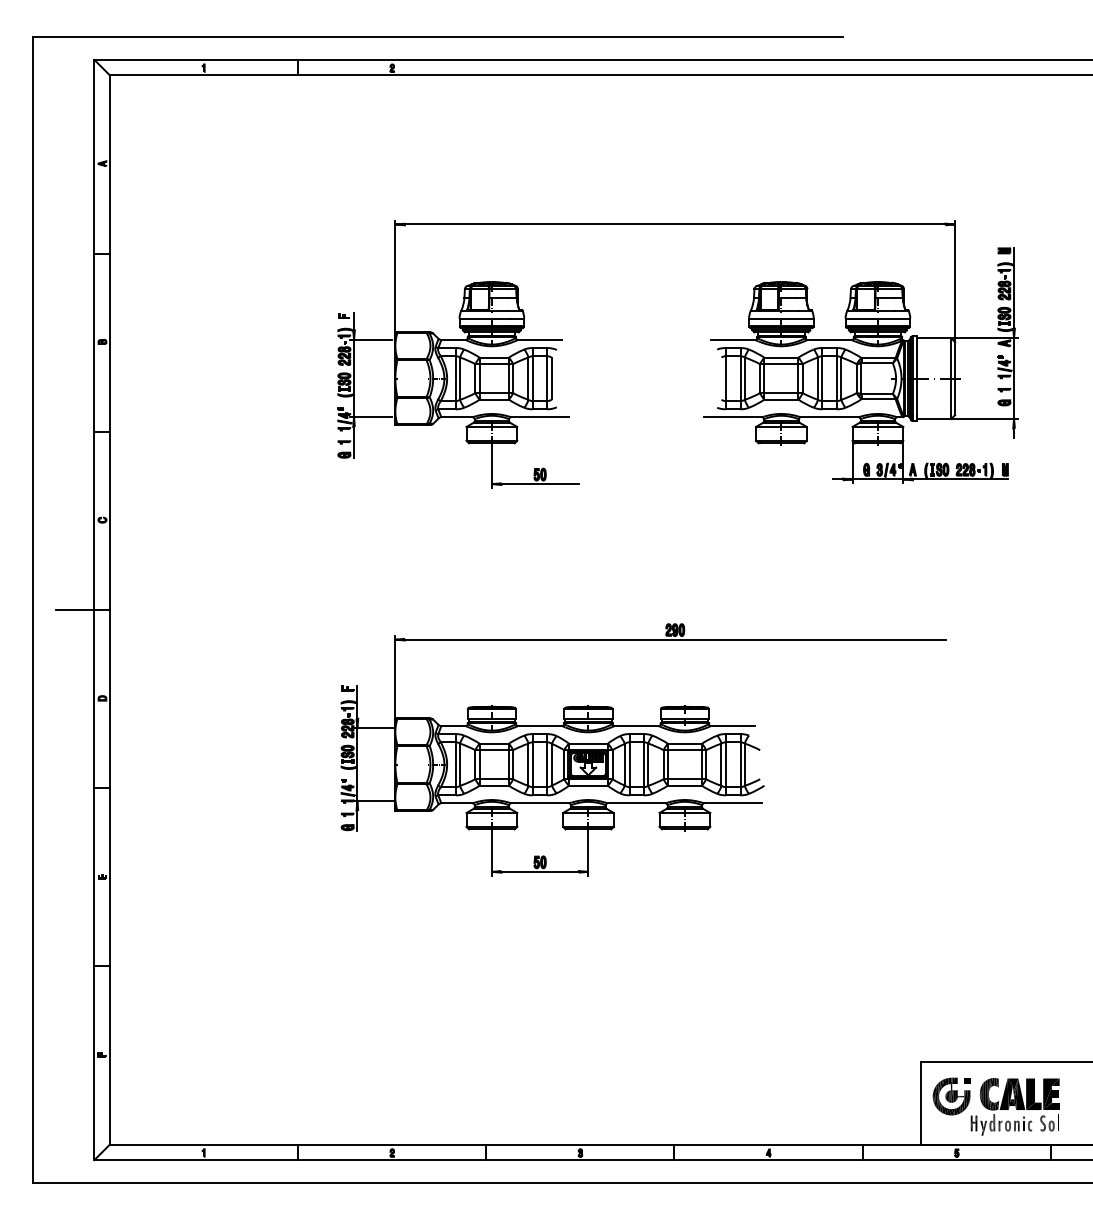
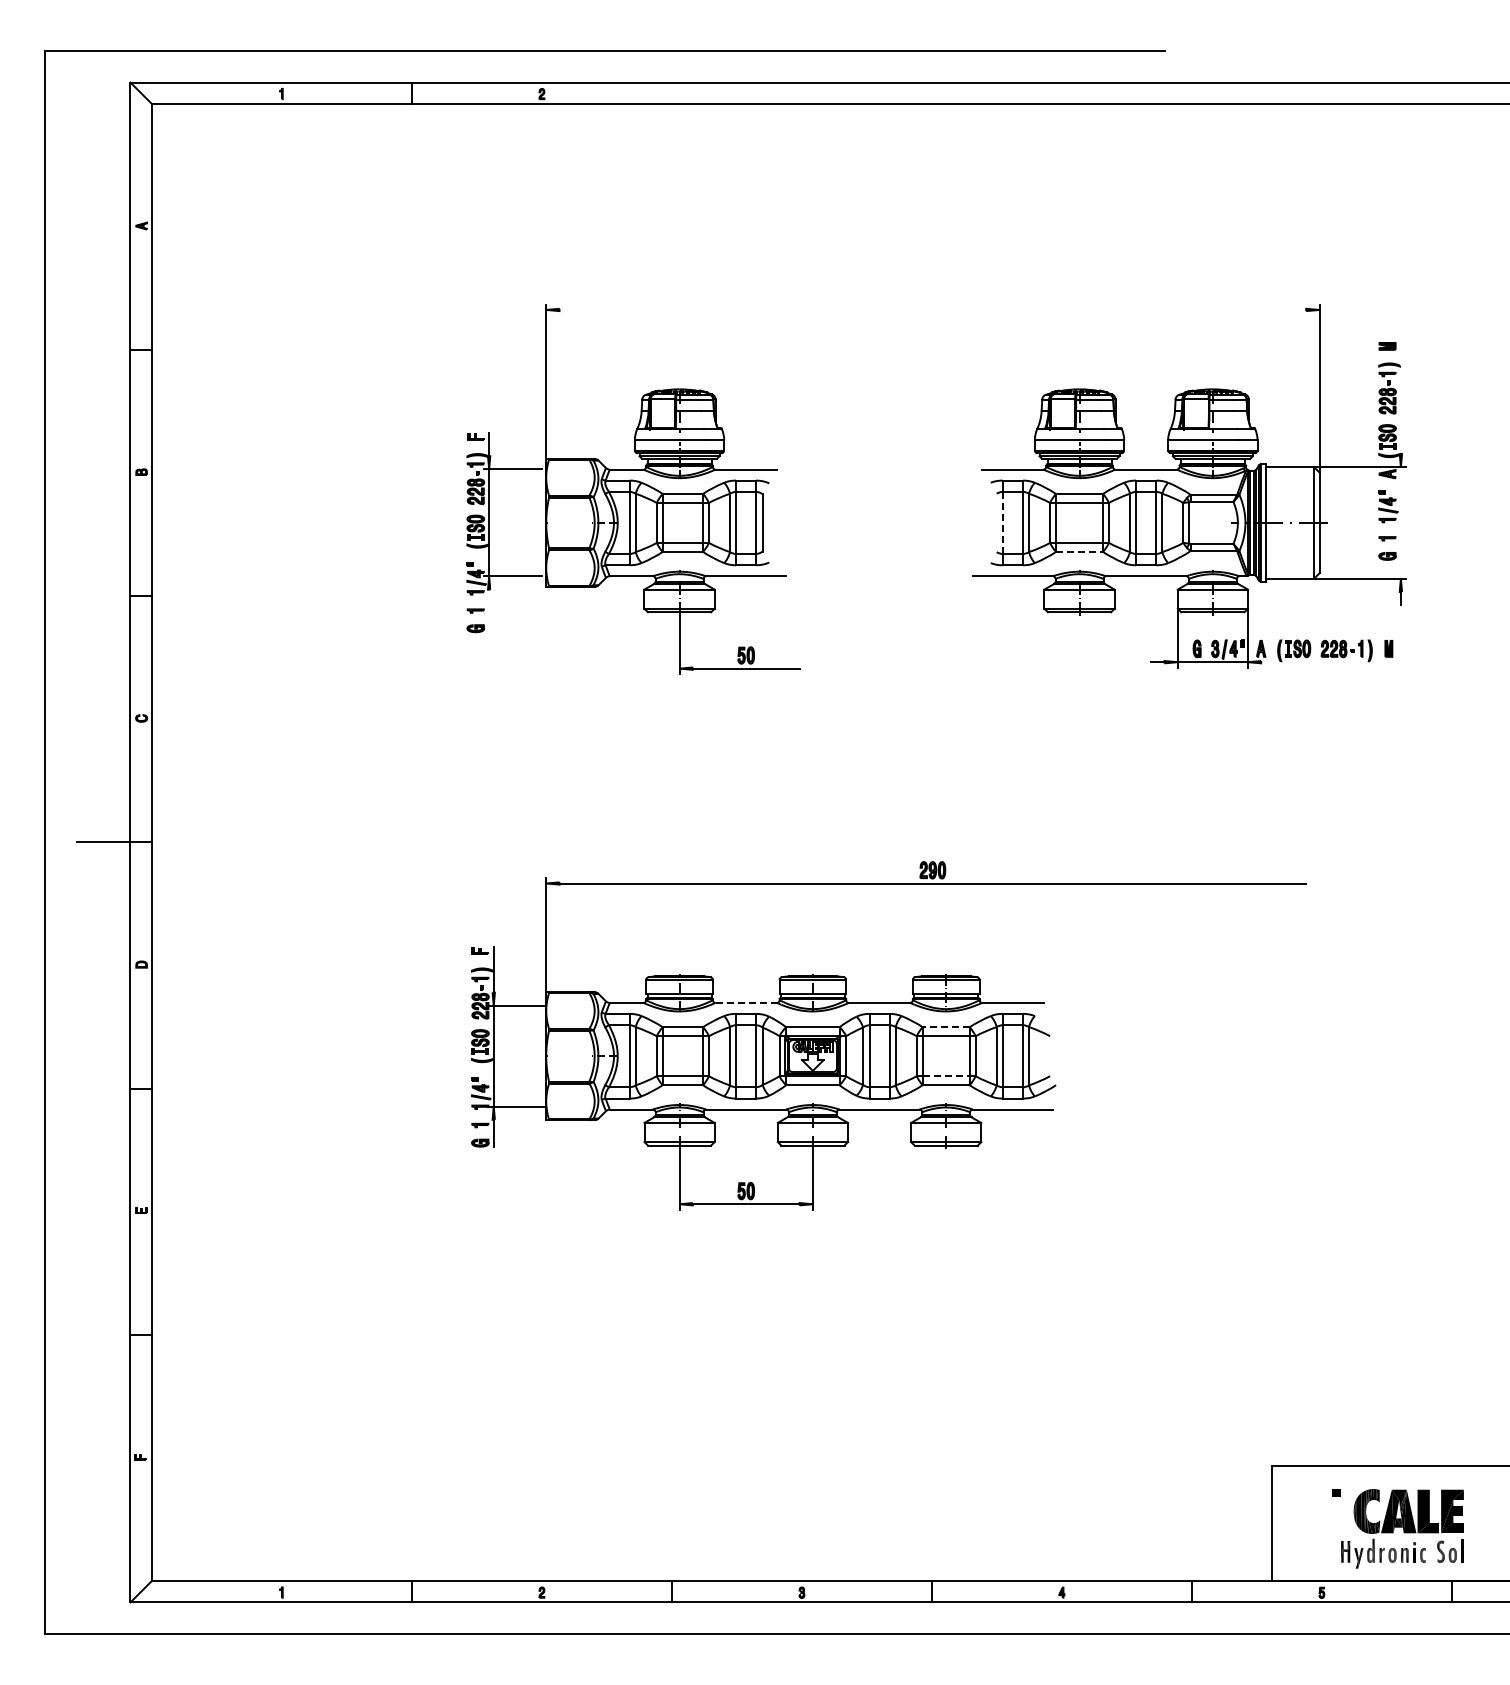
line: (674, 224) -> (932, 309), removed
line: (1013, 287) -> (1400, 397), removed
line: (725, 378) -> (1002, 522), solid -> dashed
line: (1013, 378) -> (1400, 522), removed
line: (782, 399) -> (1080, 551), solid -> dashed
line: (354, 442) -> (489, 610), removed
line: (960, 479) -> (1327, 662), removed
line: (540, 725) -> (746, 1002), solid -> dashed
line: (684, 743) -> (945, 1027), solid -> dashed
line: (685, 779) -> (946, 1076), solid -> dashed
part: (951, 1096) -> (1314, 1514), removed

